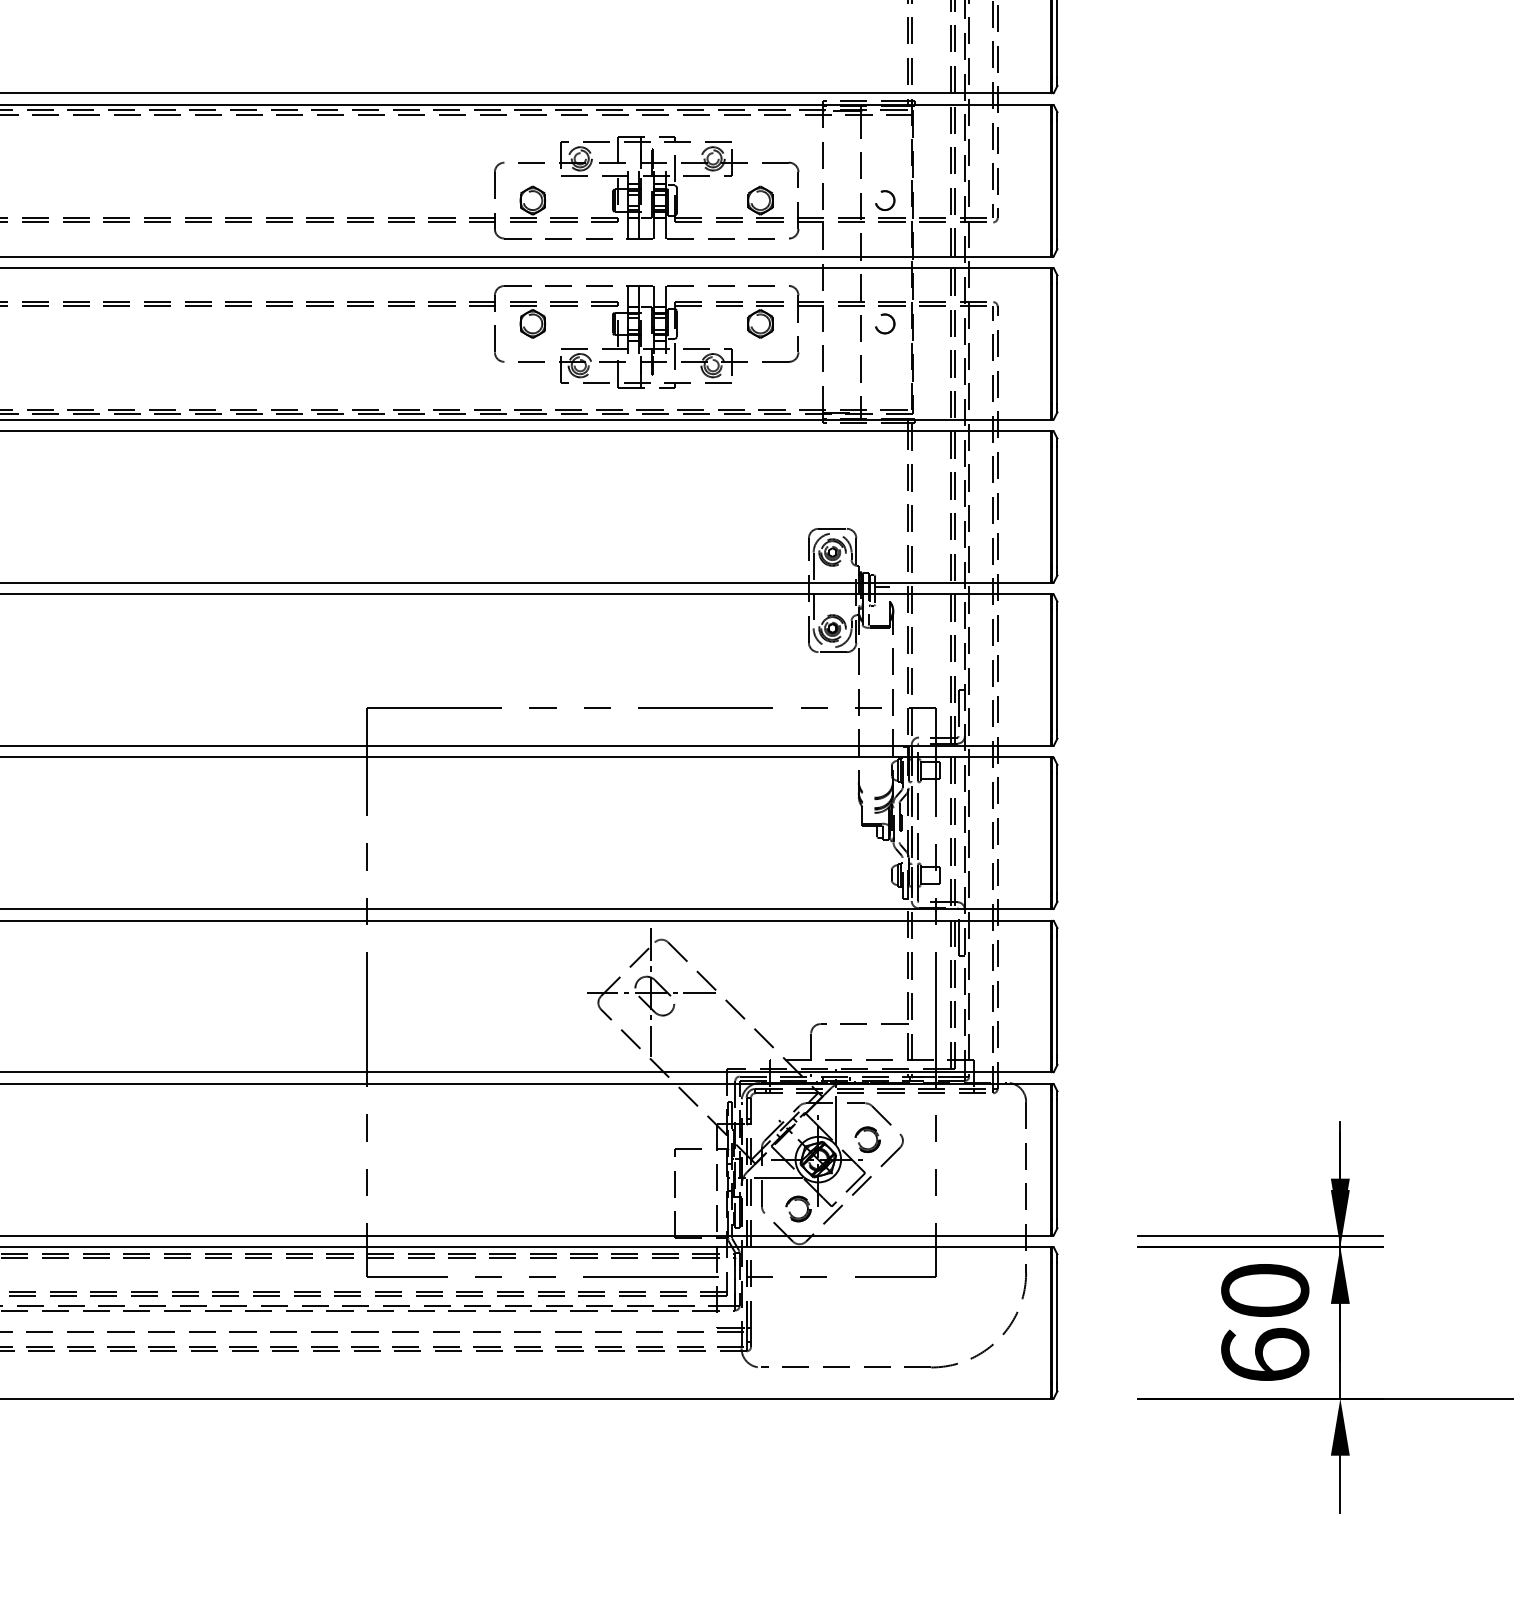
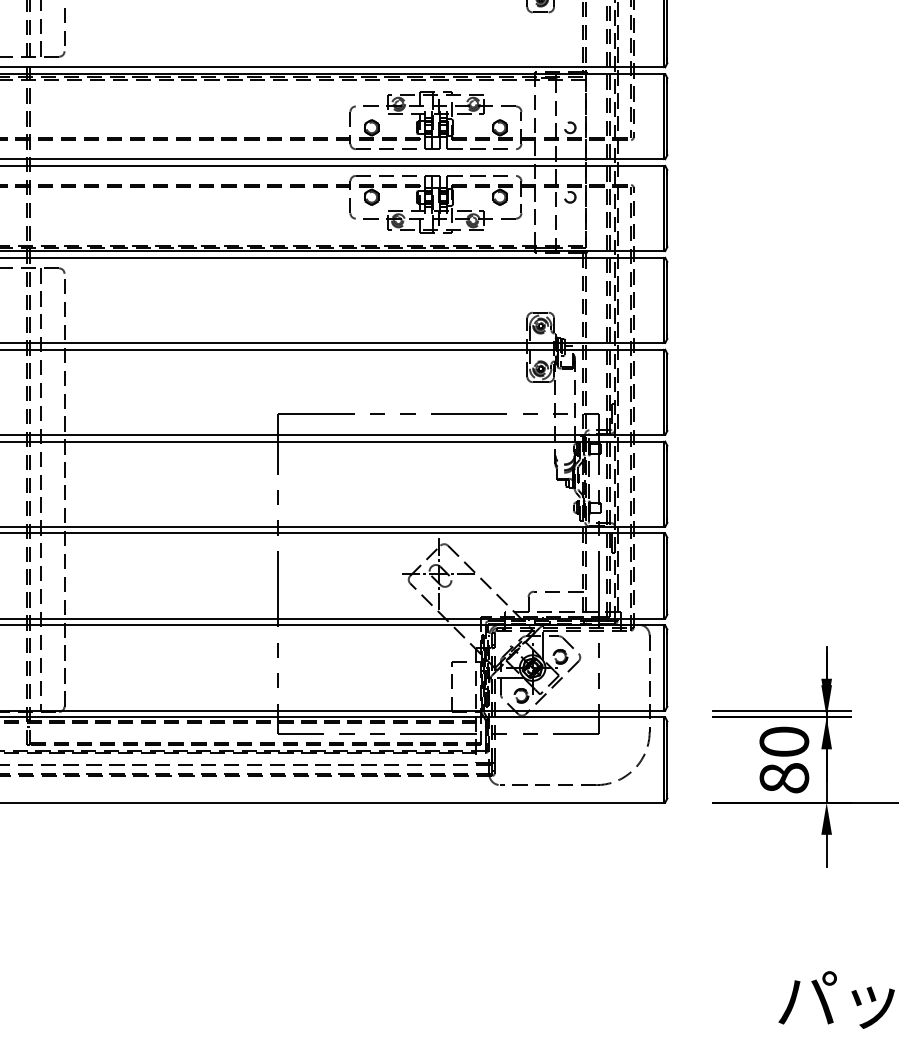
text: (1265, 1353) -> (784, 777), 60 -> 80

